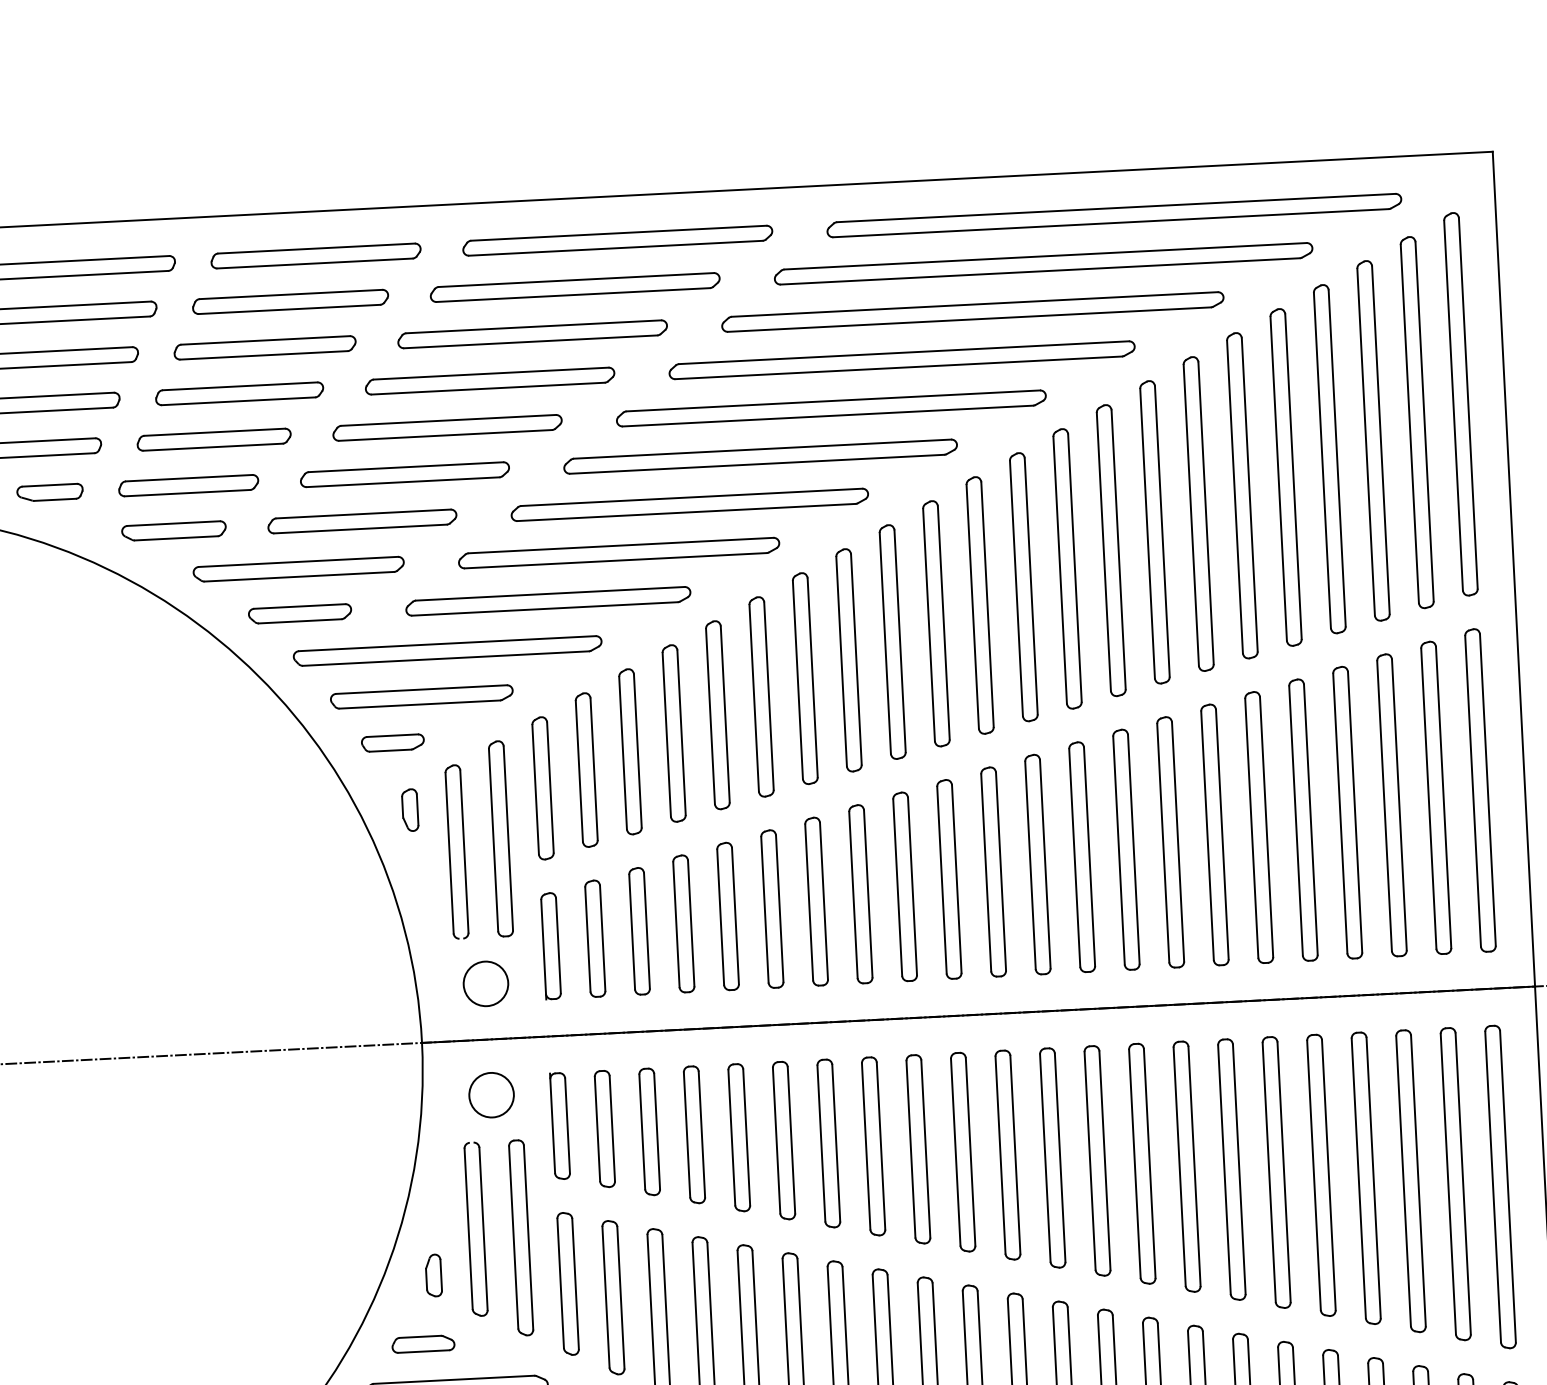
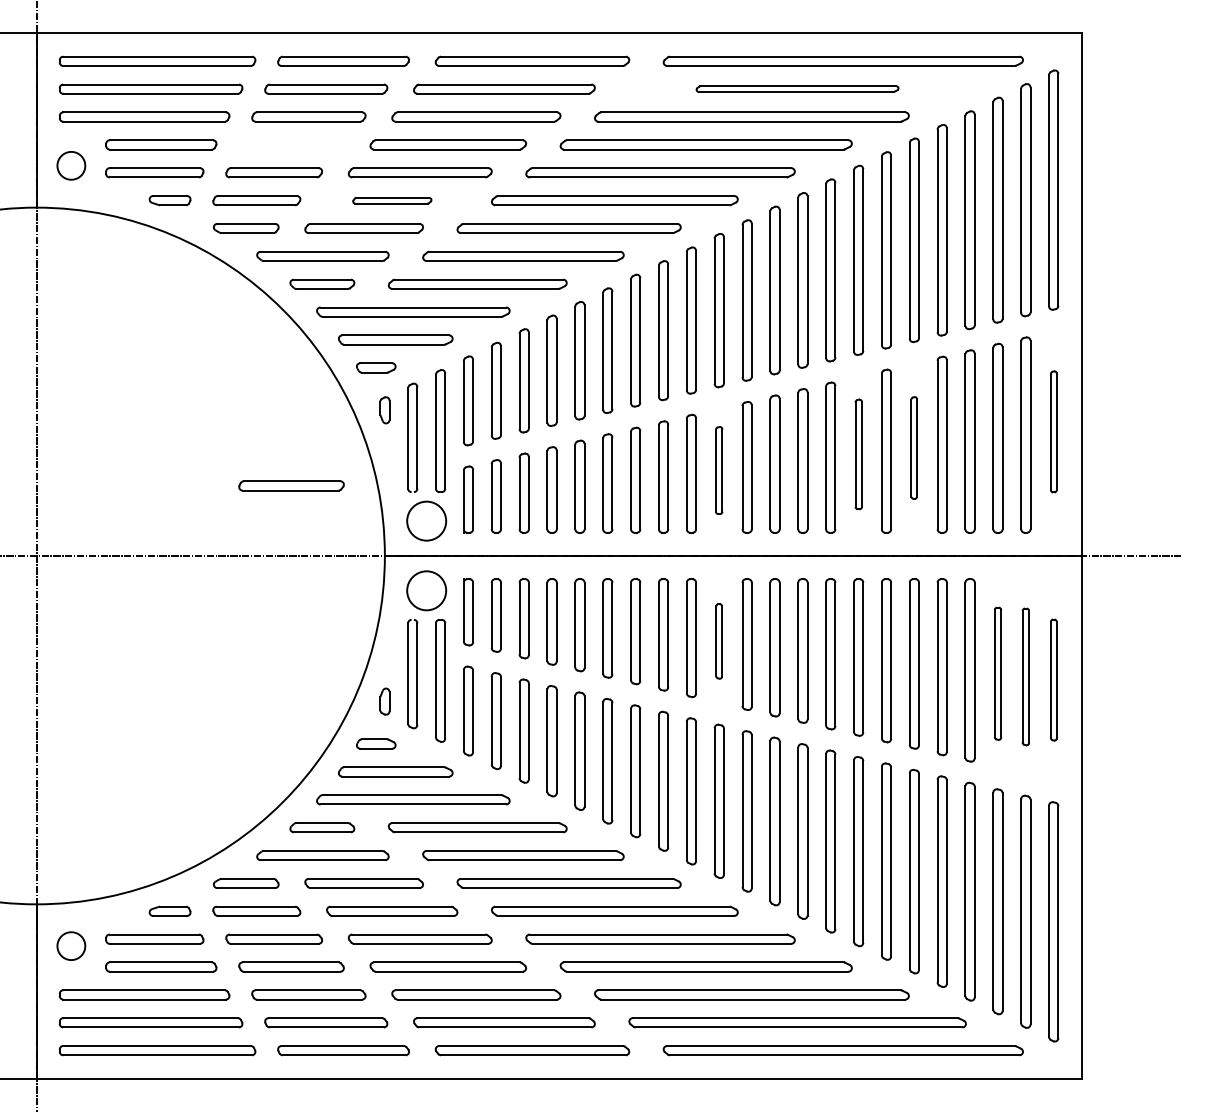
part: (1043, 262) -> (797, 88), size x0.6
part: (239, 393) -> (291, 485), moved
part: (405, 474) -> (392, 200), size x0.6
part: (1480, 789) -> (1053, 431), size x0.6
part: (1257, 826) -> (913, 447), size x0.6
part: (1170, 842) -> (858, 454), size x0.7
part: (948, 879) -> (718, 470), size x0.7
circle: (485, 984) -> (426, 521), size x1.4
circle: (491, 1094) -> (426, 590), size x1.4
part: (961, 1152) -> (718, 641), size x0.6
part: (1410, 1181) -> (997, 673), size x0.7
part: (1455, 1183) -> (1025, 676), size x0.7
part: (1500, 1186) -> (1053, 679), size x0.6

